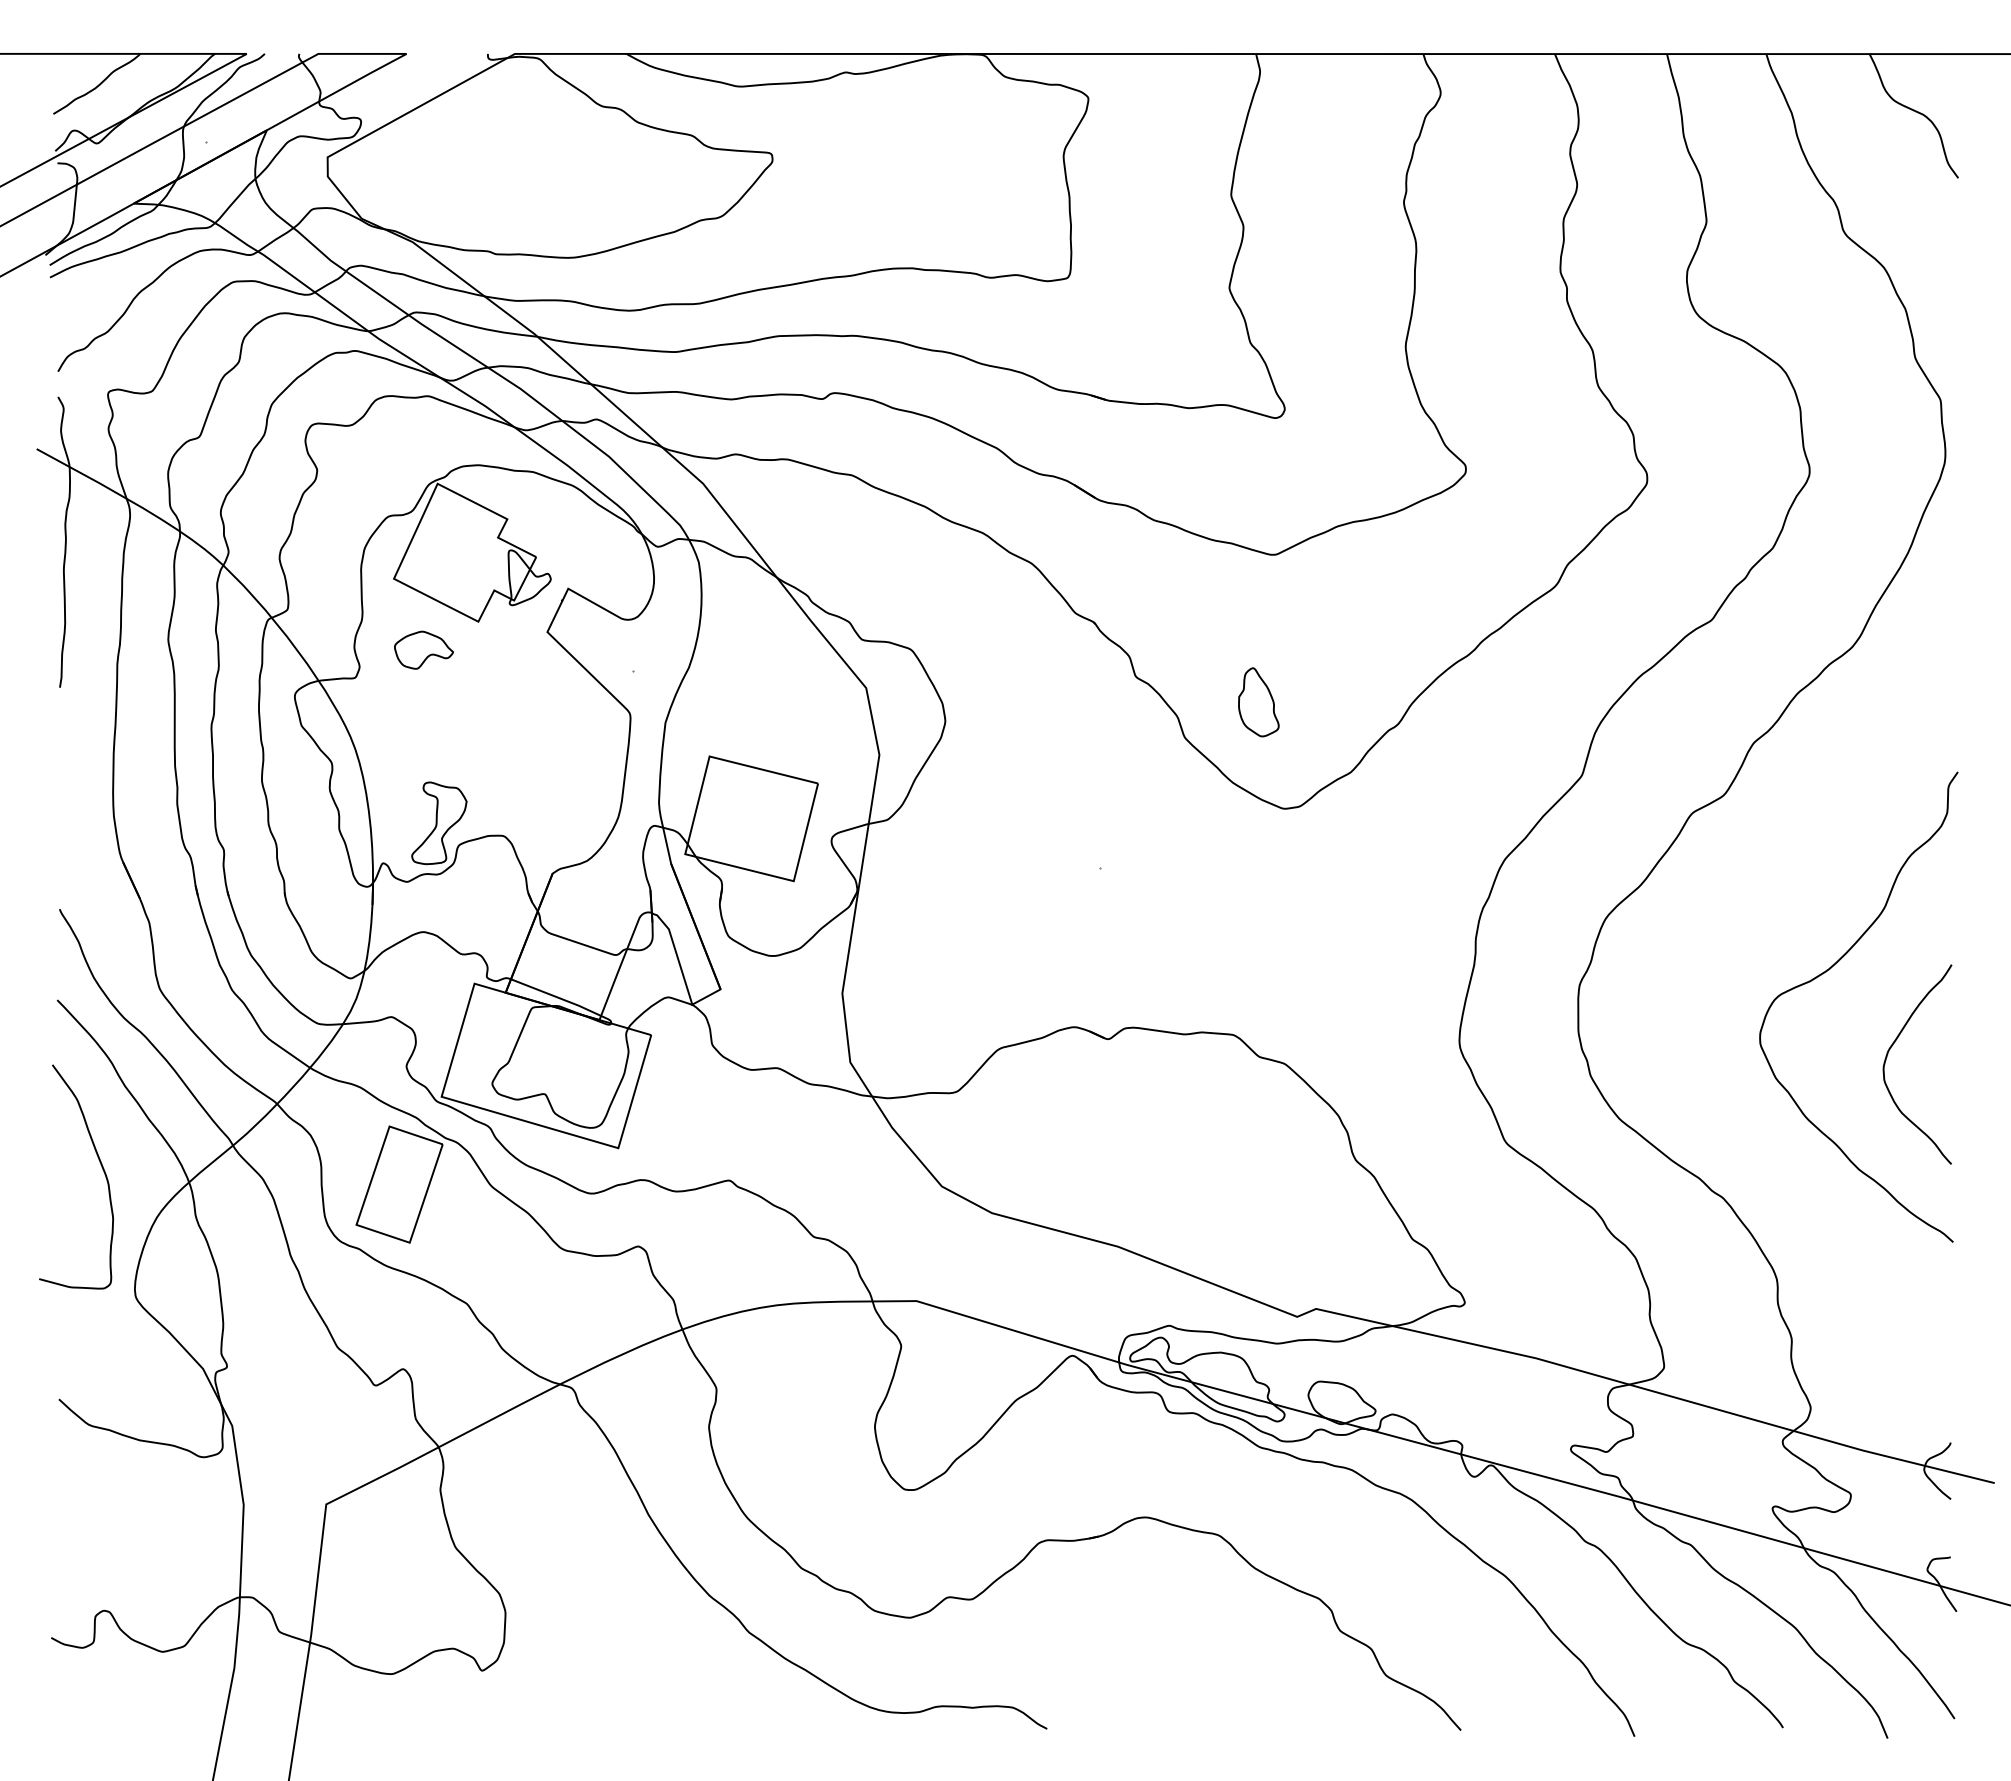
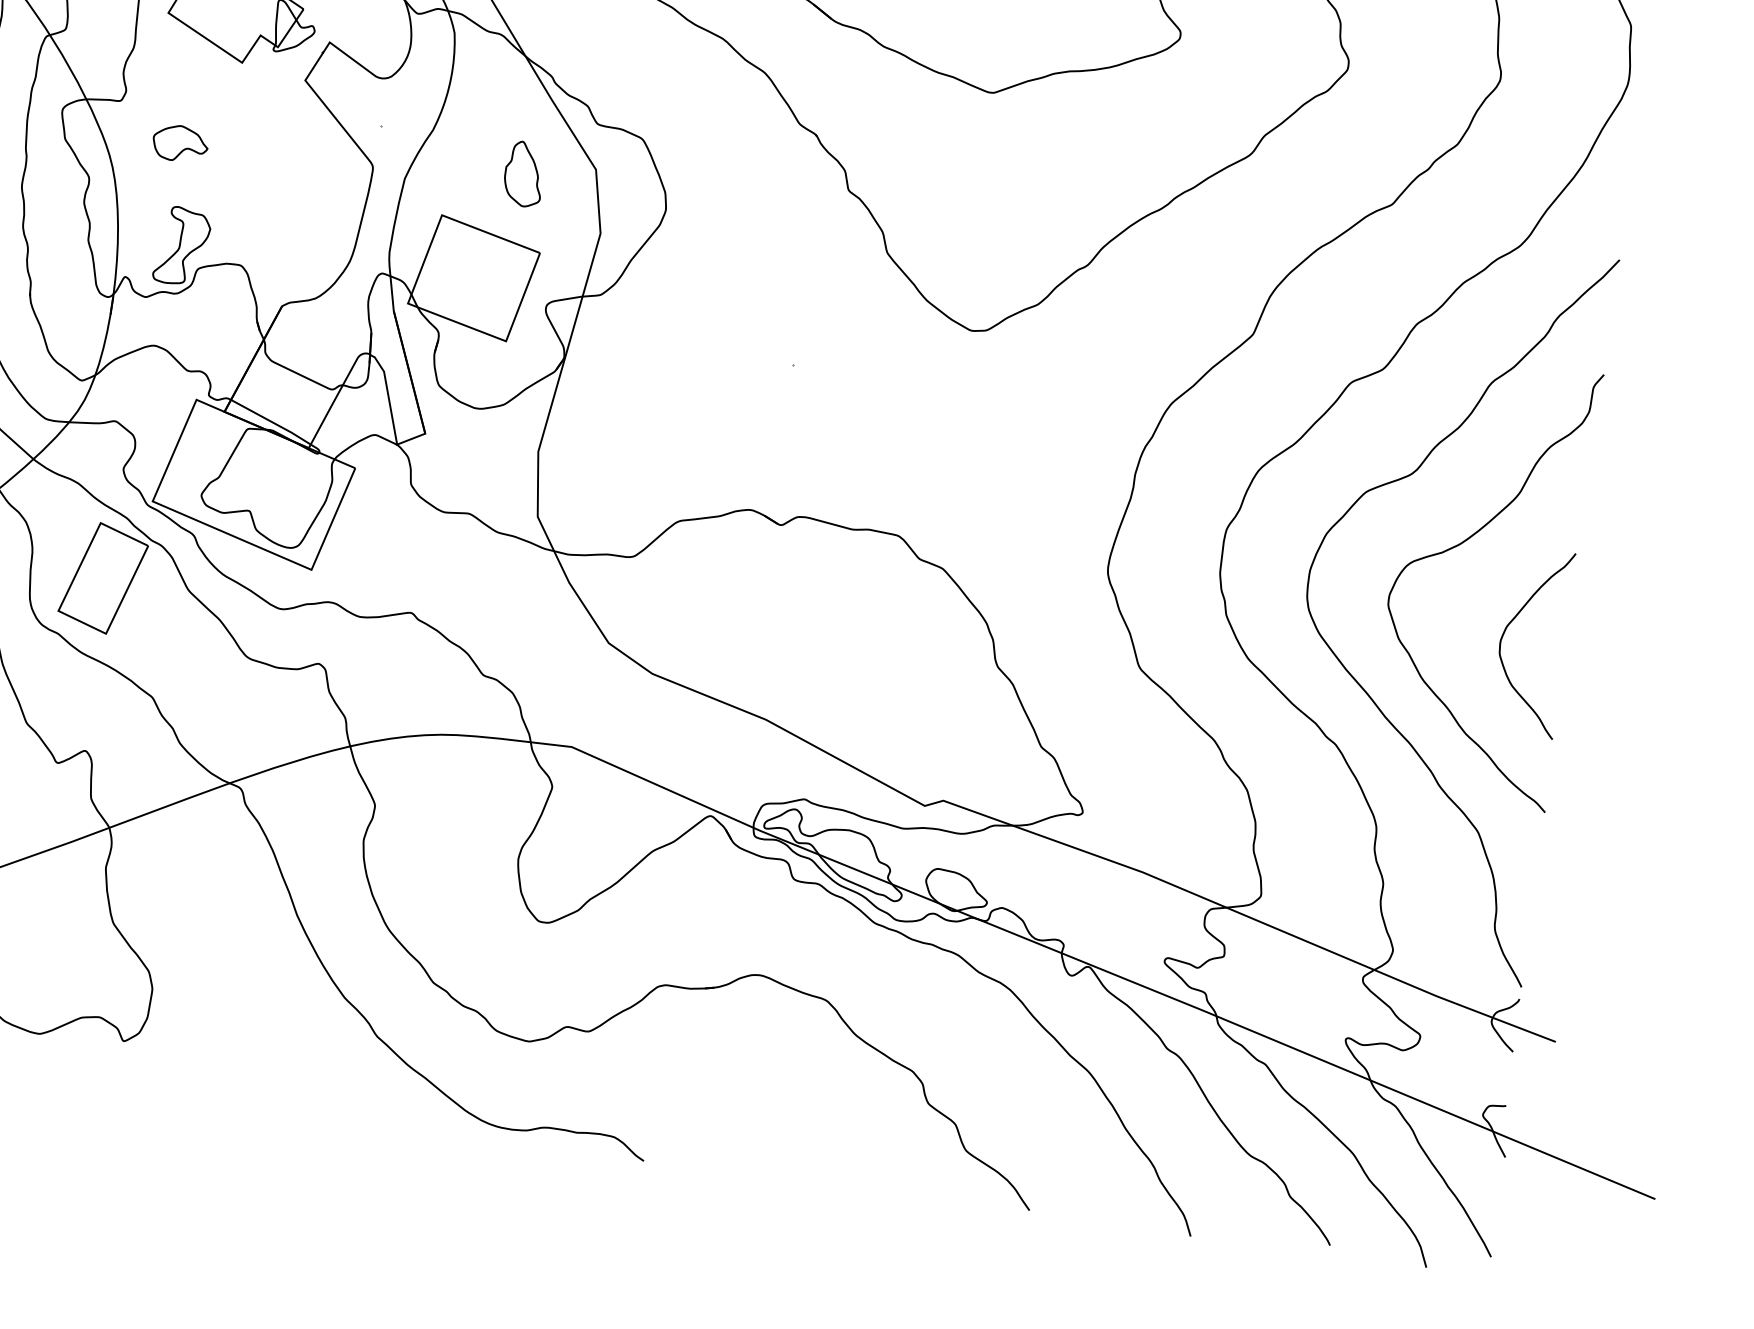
part: (423, 649) -> (180, 142), moved
part: (1258, 702) -> (523, 174), moved
curve: (1737, 1127) -> (1357, 680), added

